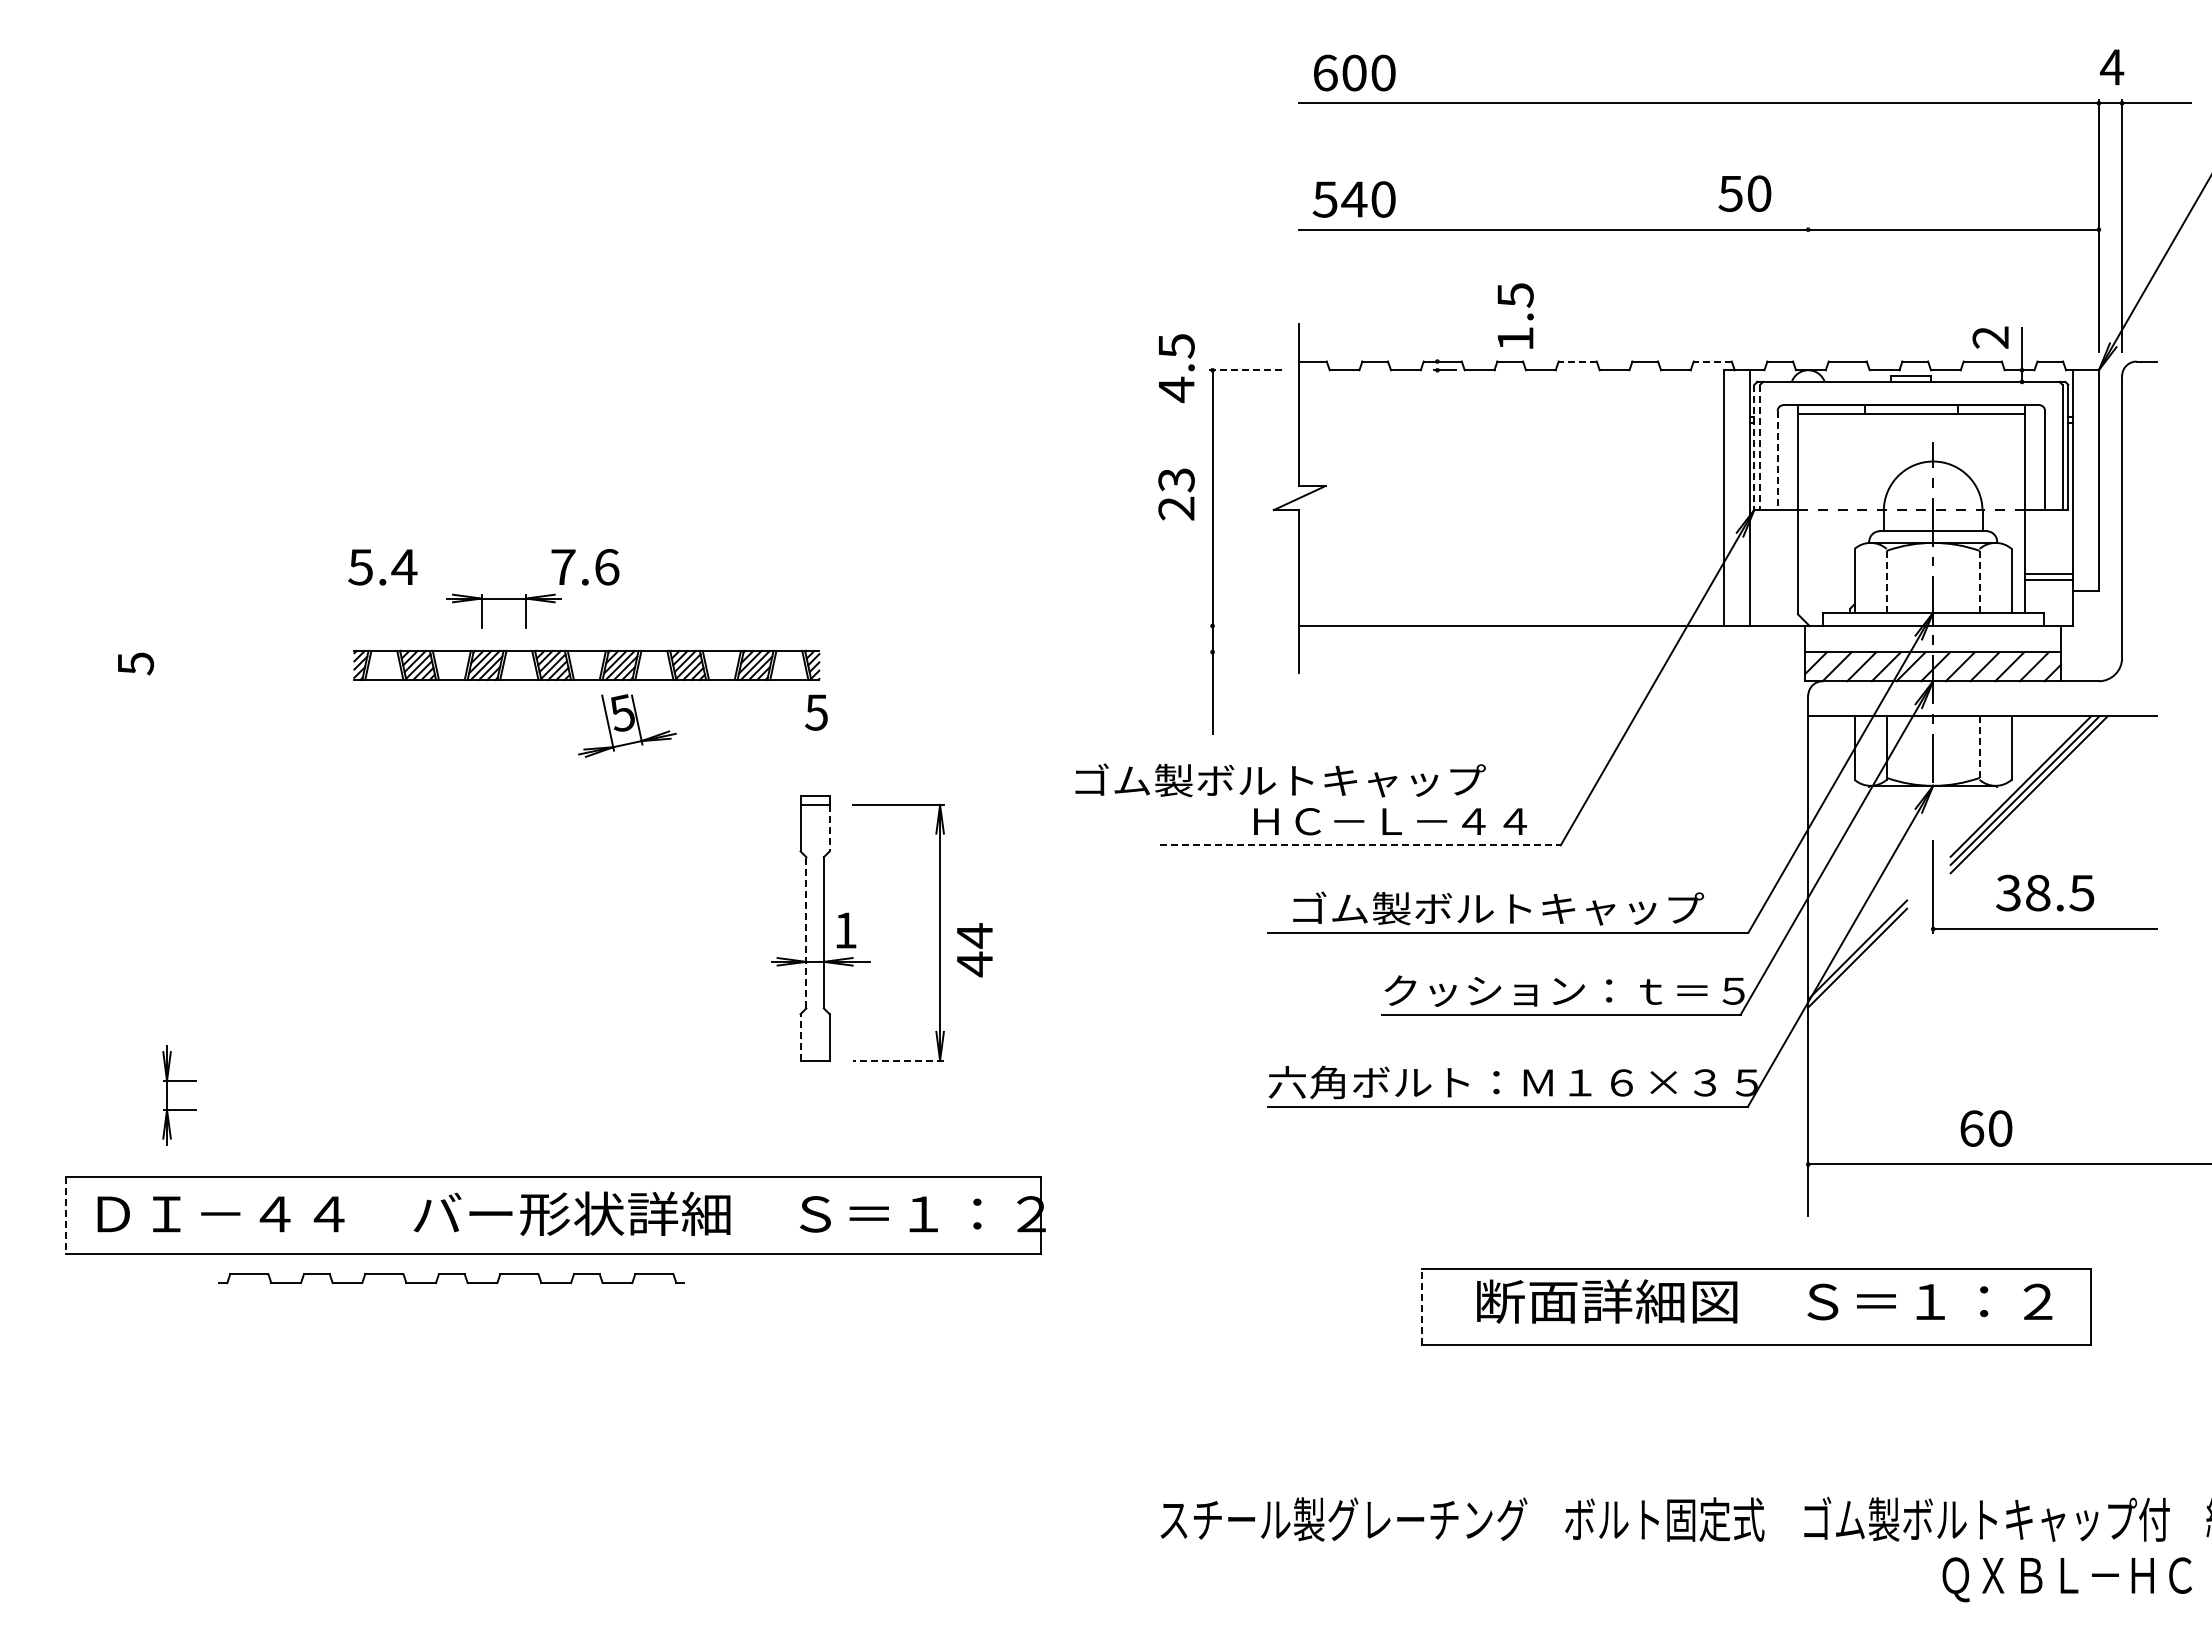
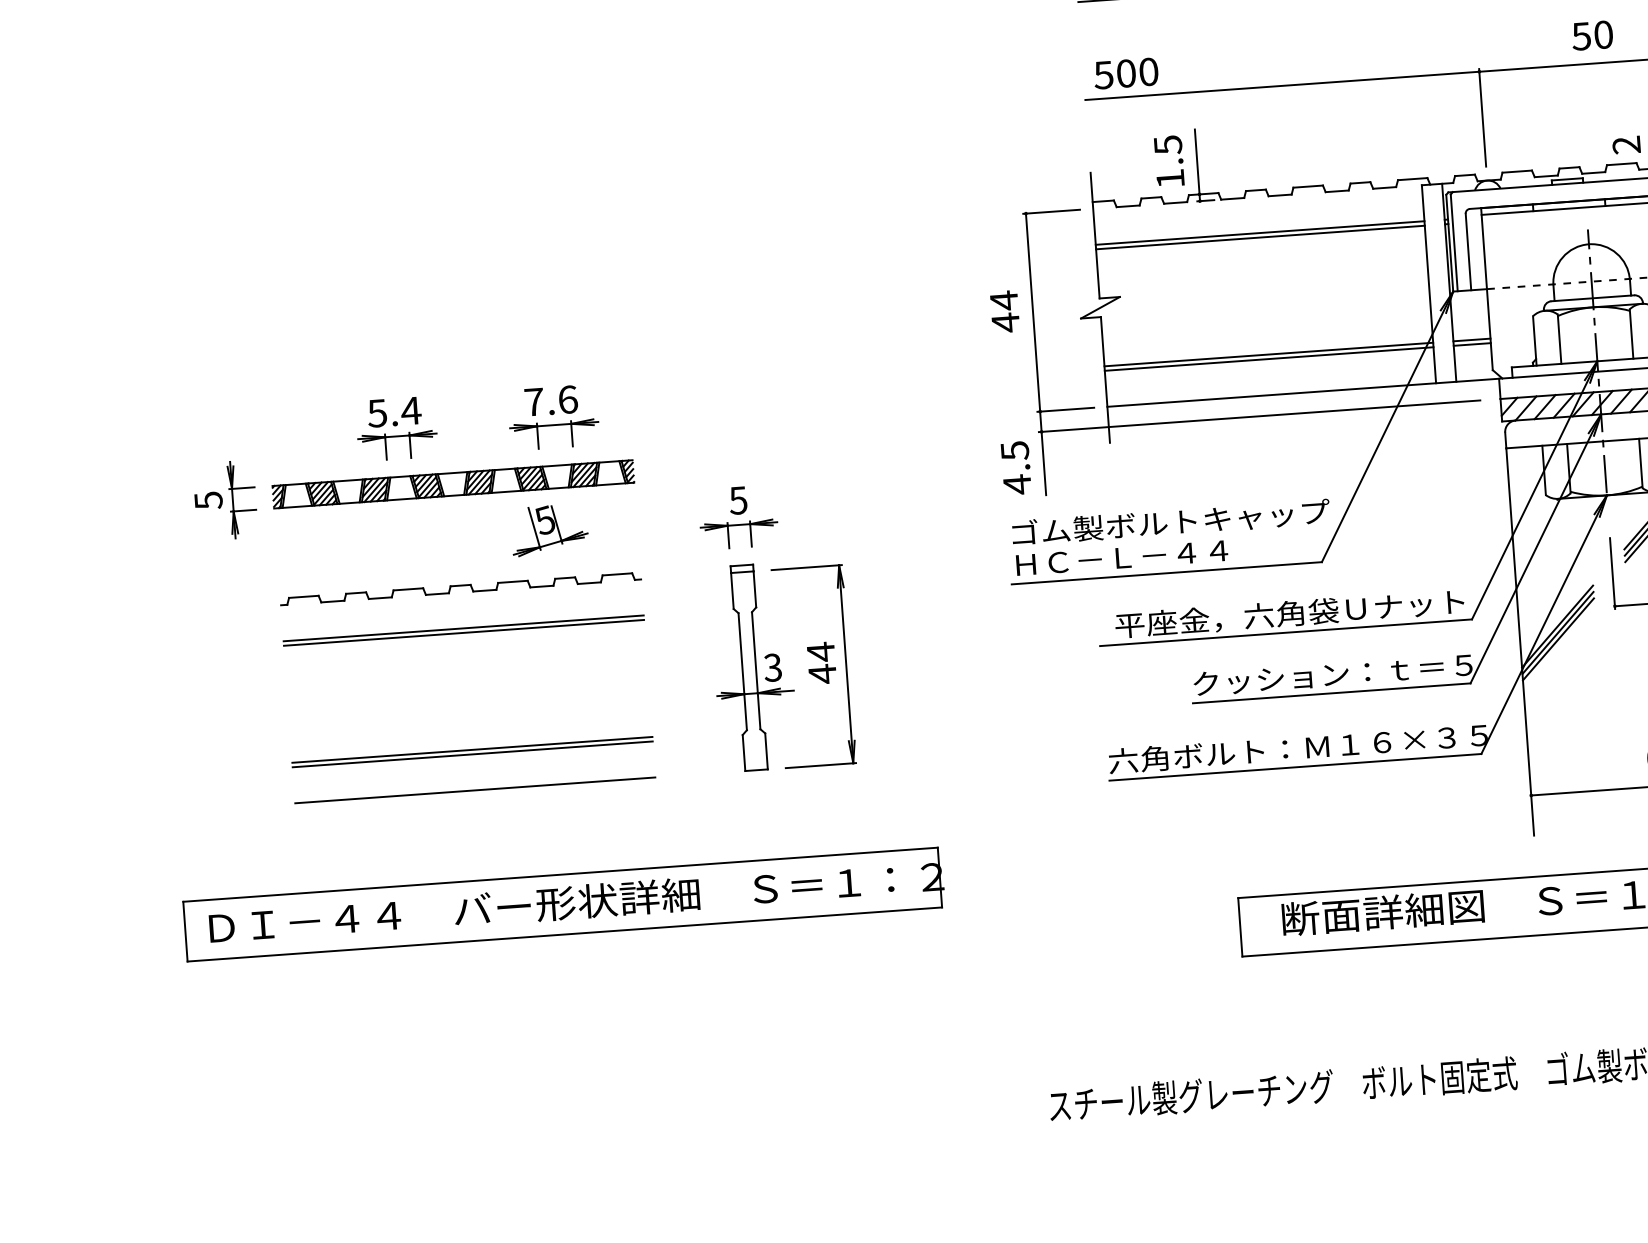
text: (1744, 193) -> (1592, 35), moved
text: (1354, 199) -> (1126, 73), 540 -> 500
line: (1808, 289) -> (1482, 118), added
text: (1515, 315) -> (1169, 160), moved
line: (1437, 323) -> (1197, 164), added
line: (1577, 361) -> (1308, 186), dashed -> solid
line: (1712, 361) -> (1412, 179), dashed -> solid
text: (1176, 368) -> (1016, 468), moved
line: (1245, 370) -> (1051, 211), dashed -> solid
line: (1511, 416) -> (1259, 232), added
line: (1511, 422) -> (1260, 237), added
line: (1754, 447) -> (1449, 243), dashed -> solid
line: (1760, 447) -> (1454, 243), dashed -> solid
line: (1777, 460) -> (1468, 252), dashed -> solid
text: (1176, 494) -> (1004, 311), 23 -> 44
line: (1511, 573) -> (1268, 354), added
line: (1774, 573) -> (1472, 339), added
line: (1511, 579) -> (1269, 359), added
line: (1774, 579) -> (1472, 344), added
line: (1886, 580) -> (1559, 339), dashed -> solid
line: (1979, 580) -> (1631, 333), dashed -> solid
part: (384, 599) -> (397, 437), added
part: (503, 599) -> (553, 425), moved
line: (1245, 626) -> (1065, 410), added
line: (1494, 652) -> (1259, 416), added
part: (586, 664) -> (453, 483), moved
part: (627, 725) -> (549, 529), moved
part: (815, 744) -> (739, 525), added
line: (1979, 747) -> (1640, 463), dashed -> solid
text: (1280, 780) -> (1170, 522), moved
text: (1390, 821) -> (1122, 557), moved
line: (829, 828) -> (754, 589), dashed -> solid
line: (1360, 845) -> (1166, 573), dashed -> solid
line: (451, 851) -> (463, 628), added
line: (451, 857) -> (463, 633), added
text: (1514, 908) -> (1289, 613), ゴム製ボルトキャップ -> 平座金，六角袋Ｕナット
text: (845, 930) -> (772, 667), 1 -> 3
line: (806, 932) -> (742, 671), dashed -> solid
text: (974, 950) -> (821, 663), moved
line: (1857, 966) -> (1558, 639), added
line: (451, 1008) -> (472, 750), added
line: (451, 1014) -> (472, 754), added
line: (800, 1036) -> (743, 752), dashed -> solid
line: (451, 1060) -> (475, 790), added
line: (897, 1060) -> (820, 765), dashed -> solid
part: (167, 1095) -> (233, 500), moved
line: (66, 1215) -> (185, 931), dashed -> solid
part: (451, 1278) -> (460, 588), moved
line: (1422, 1307) -> (1240, 927), dashed -> solid

